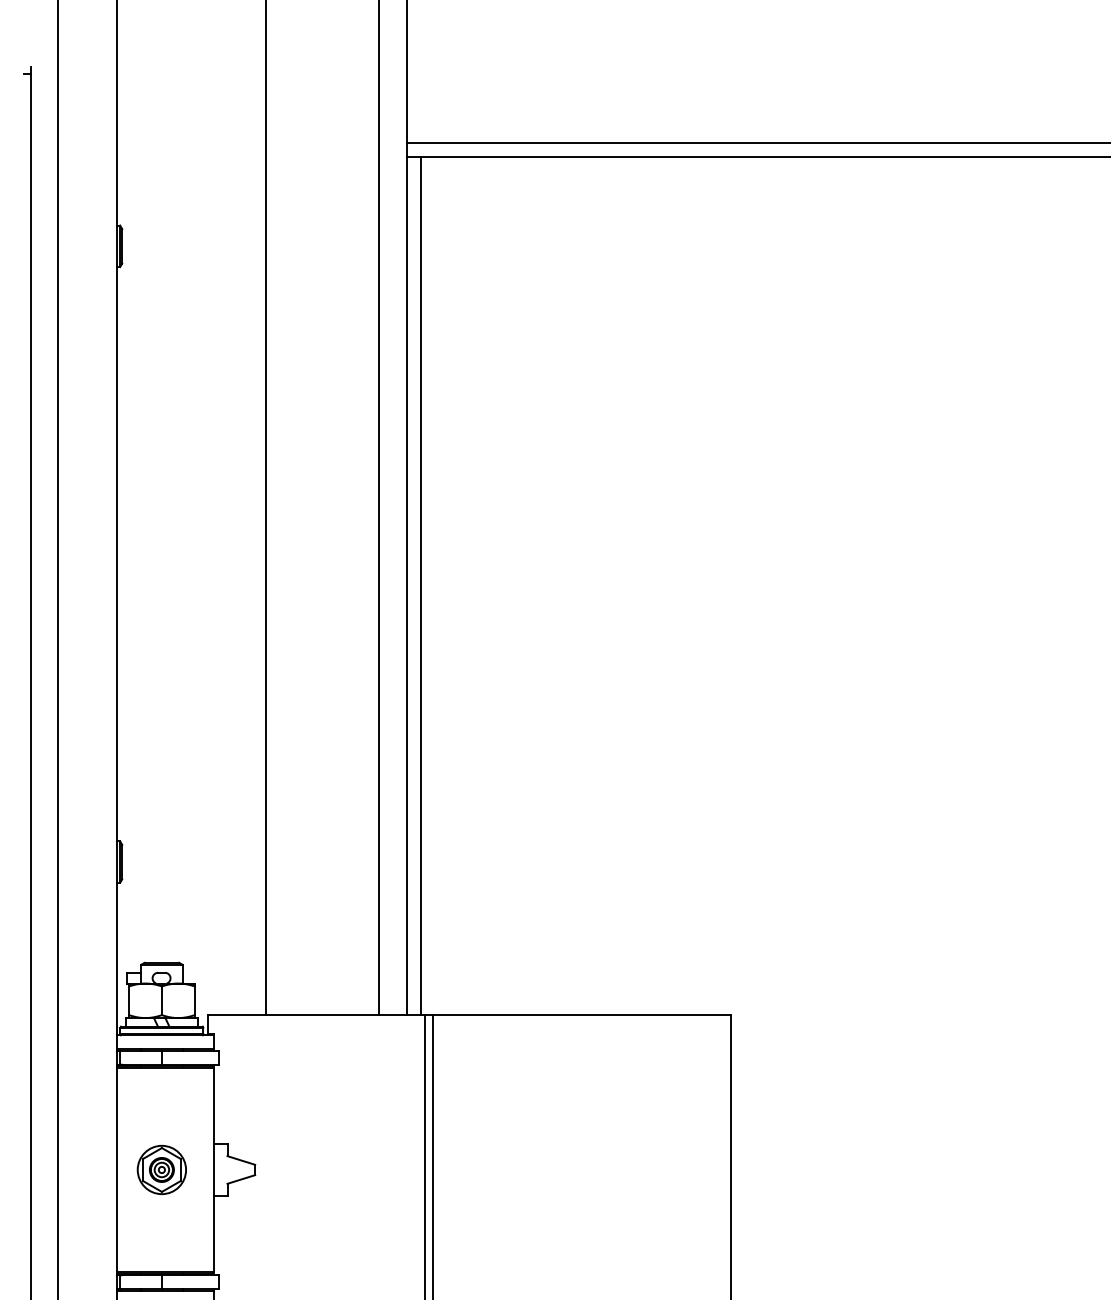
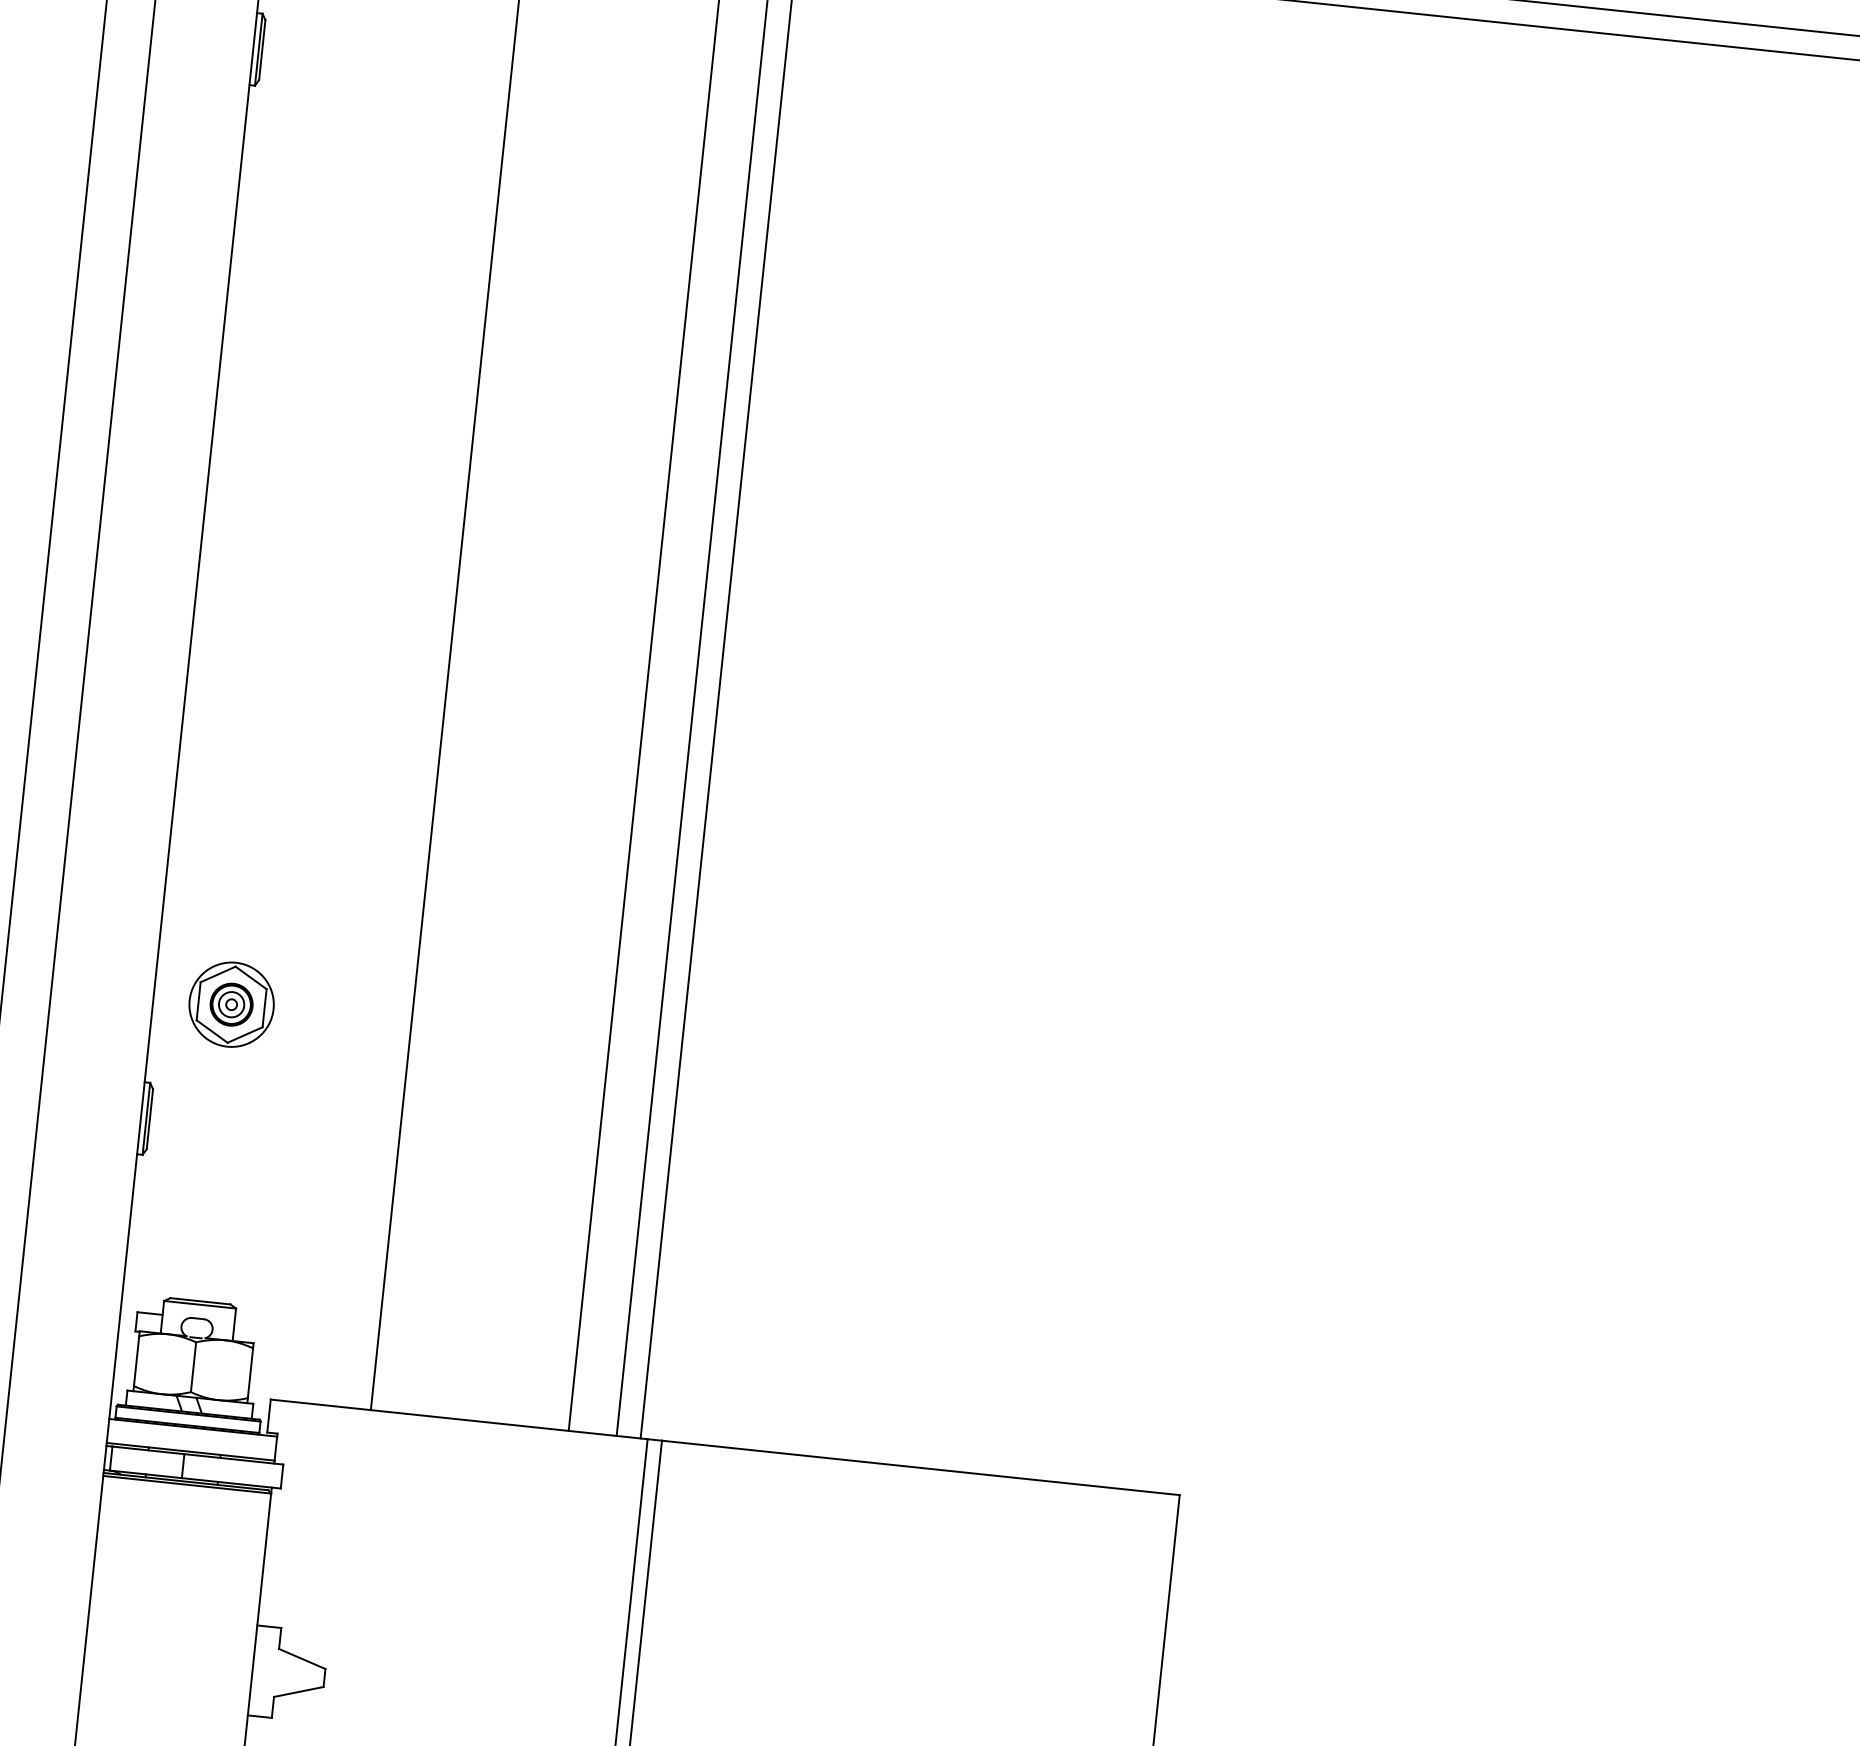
part: (161, 1169) -> (230, 1003), moved

